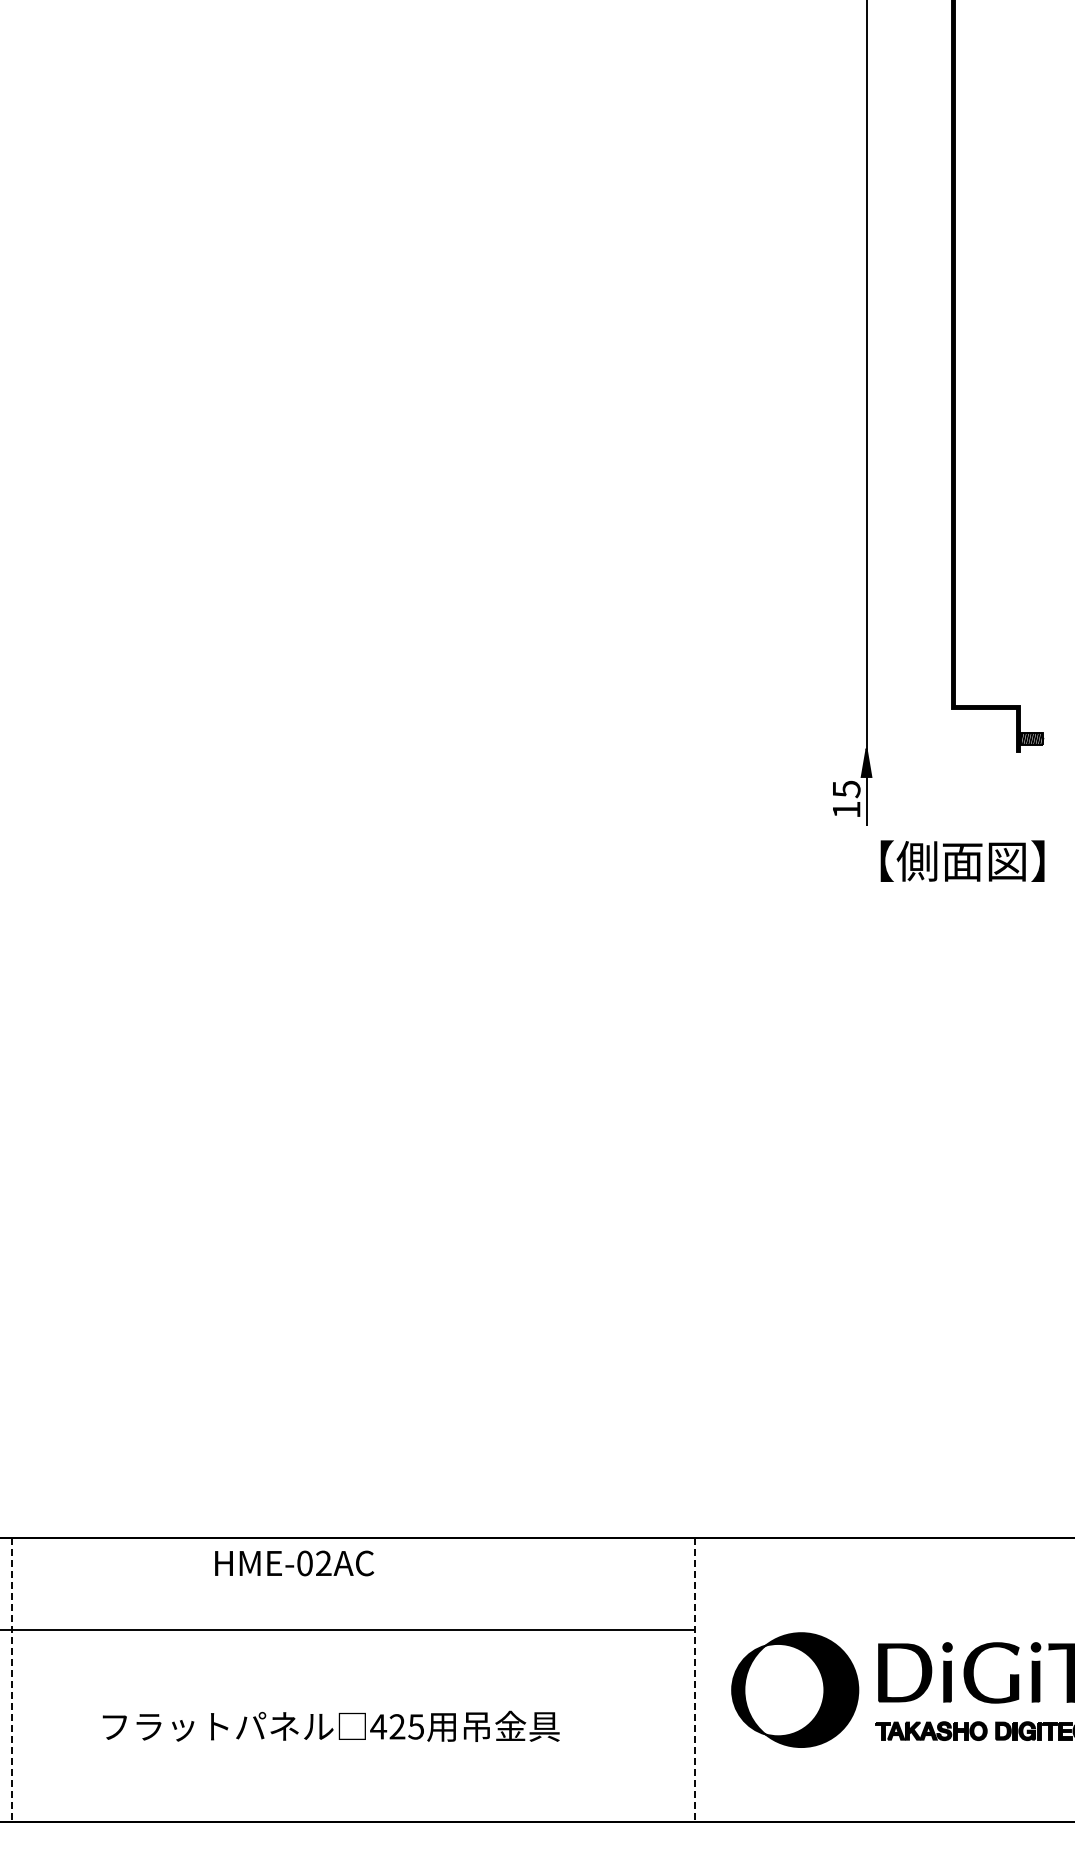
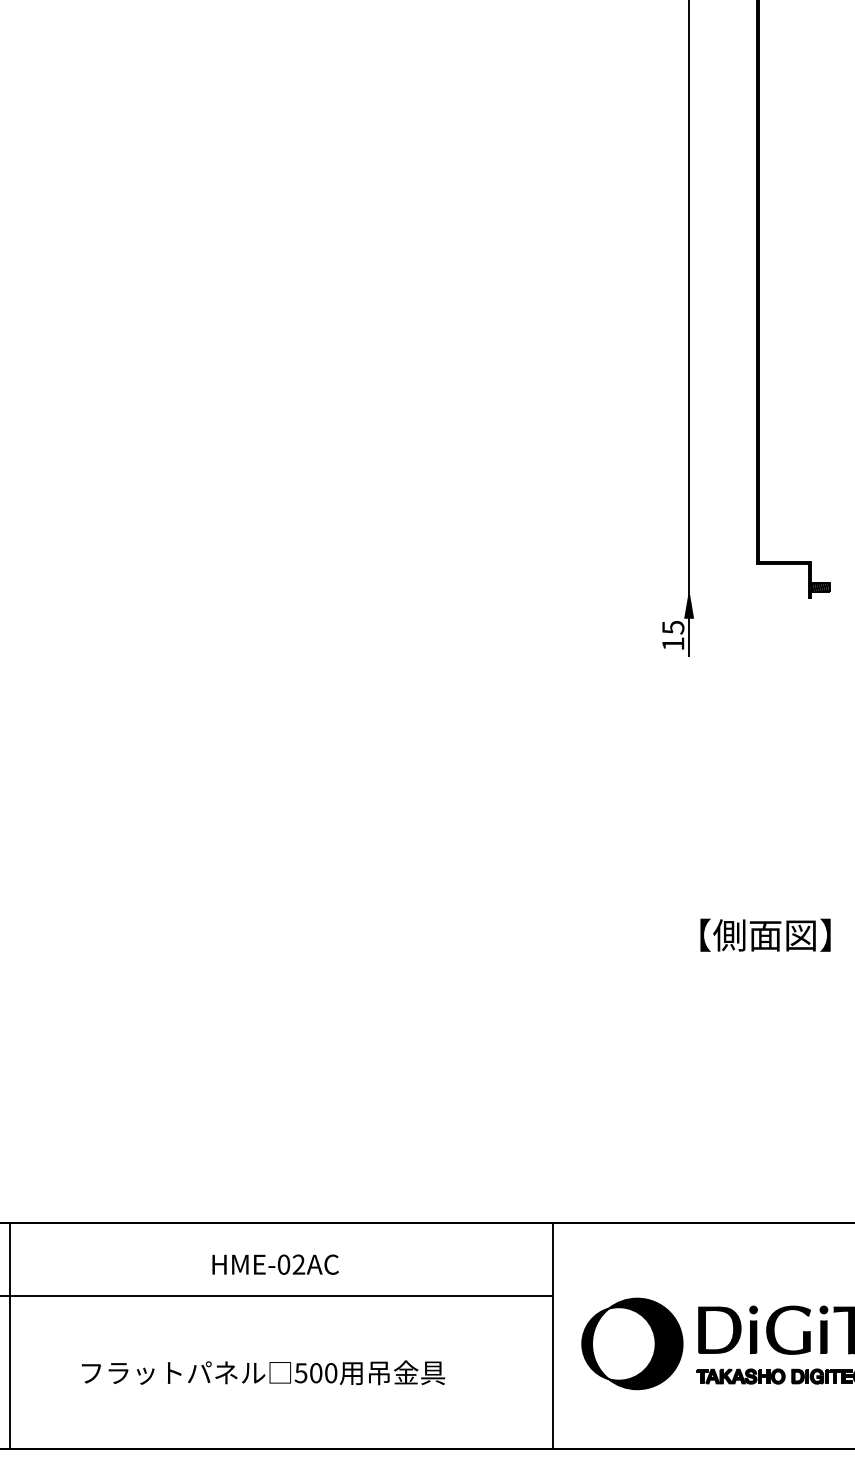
text: (962, 860) -> (765, 934), moved
text: (294, 1563) -> (275, 1264), moved
line: (12, 1680) -> (10, 1336), dashed -> solid
line: (694, 1680) -> (552, 1336), dashed -> solid
text: (397, 1726) -> (316, 1372), 425 -> 500

